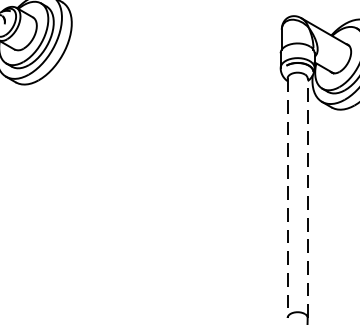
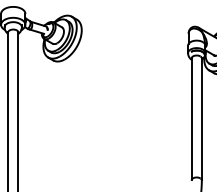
line: (287, 198) -> (191, 119), dashed -> solid
line: (306, 198) -> (201, 119), dashed -> solid

